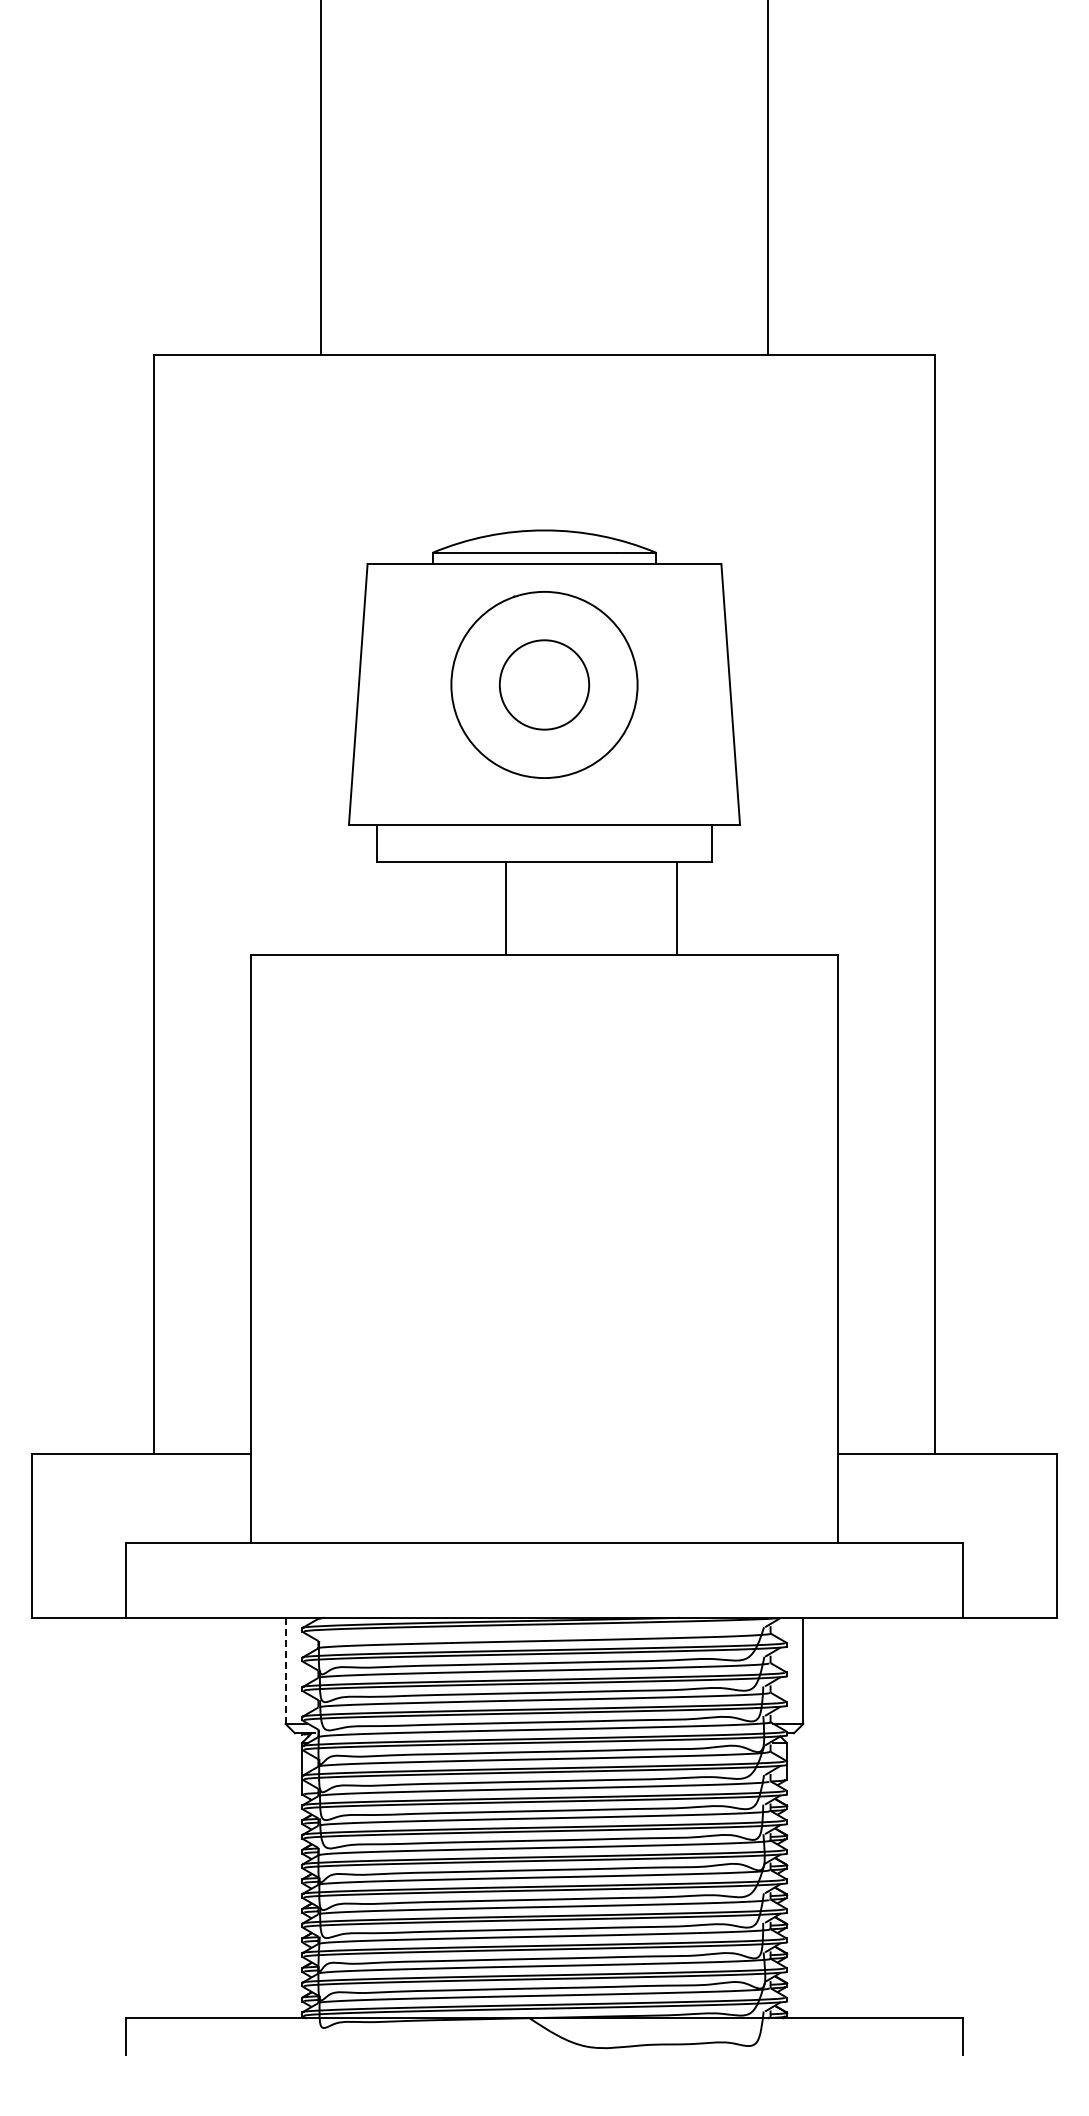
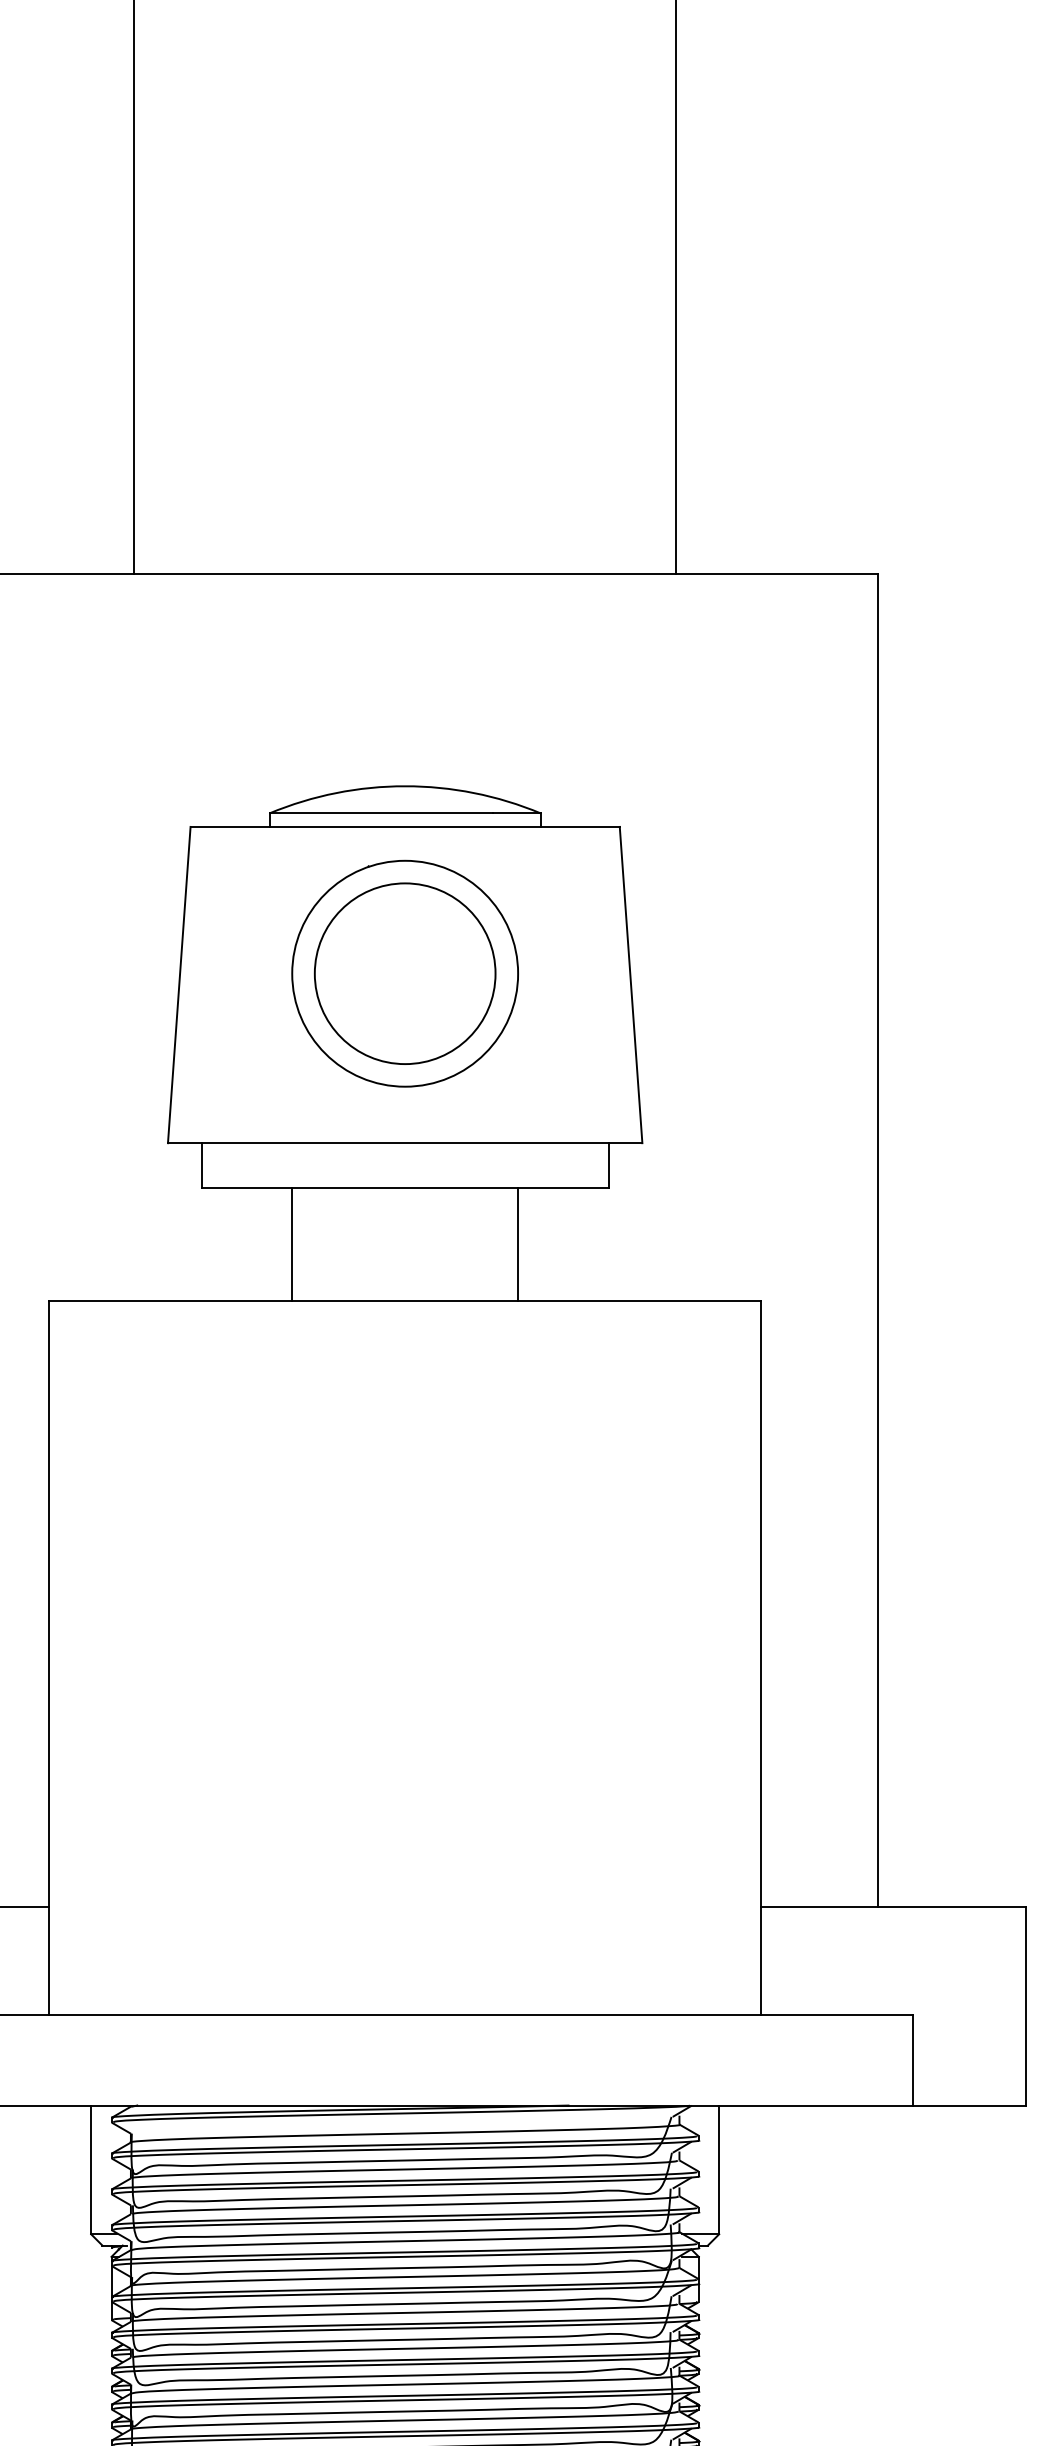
circle: (544, 684) -> (405, 973), size x1.67
line: (506, 907) -> (292, 1243), moved
line: (676, 907) -> (518, 1243), moved
line: (285, 1671) -> (90, 2170), dashed -> solid

